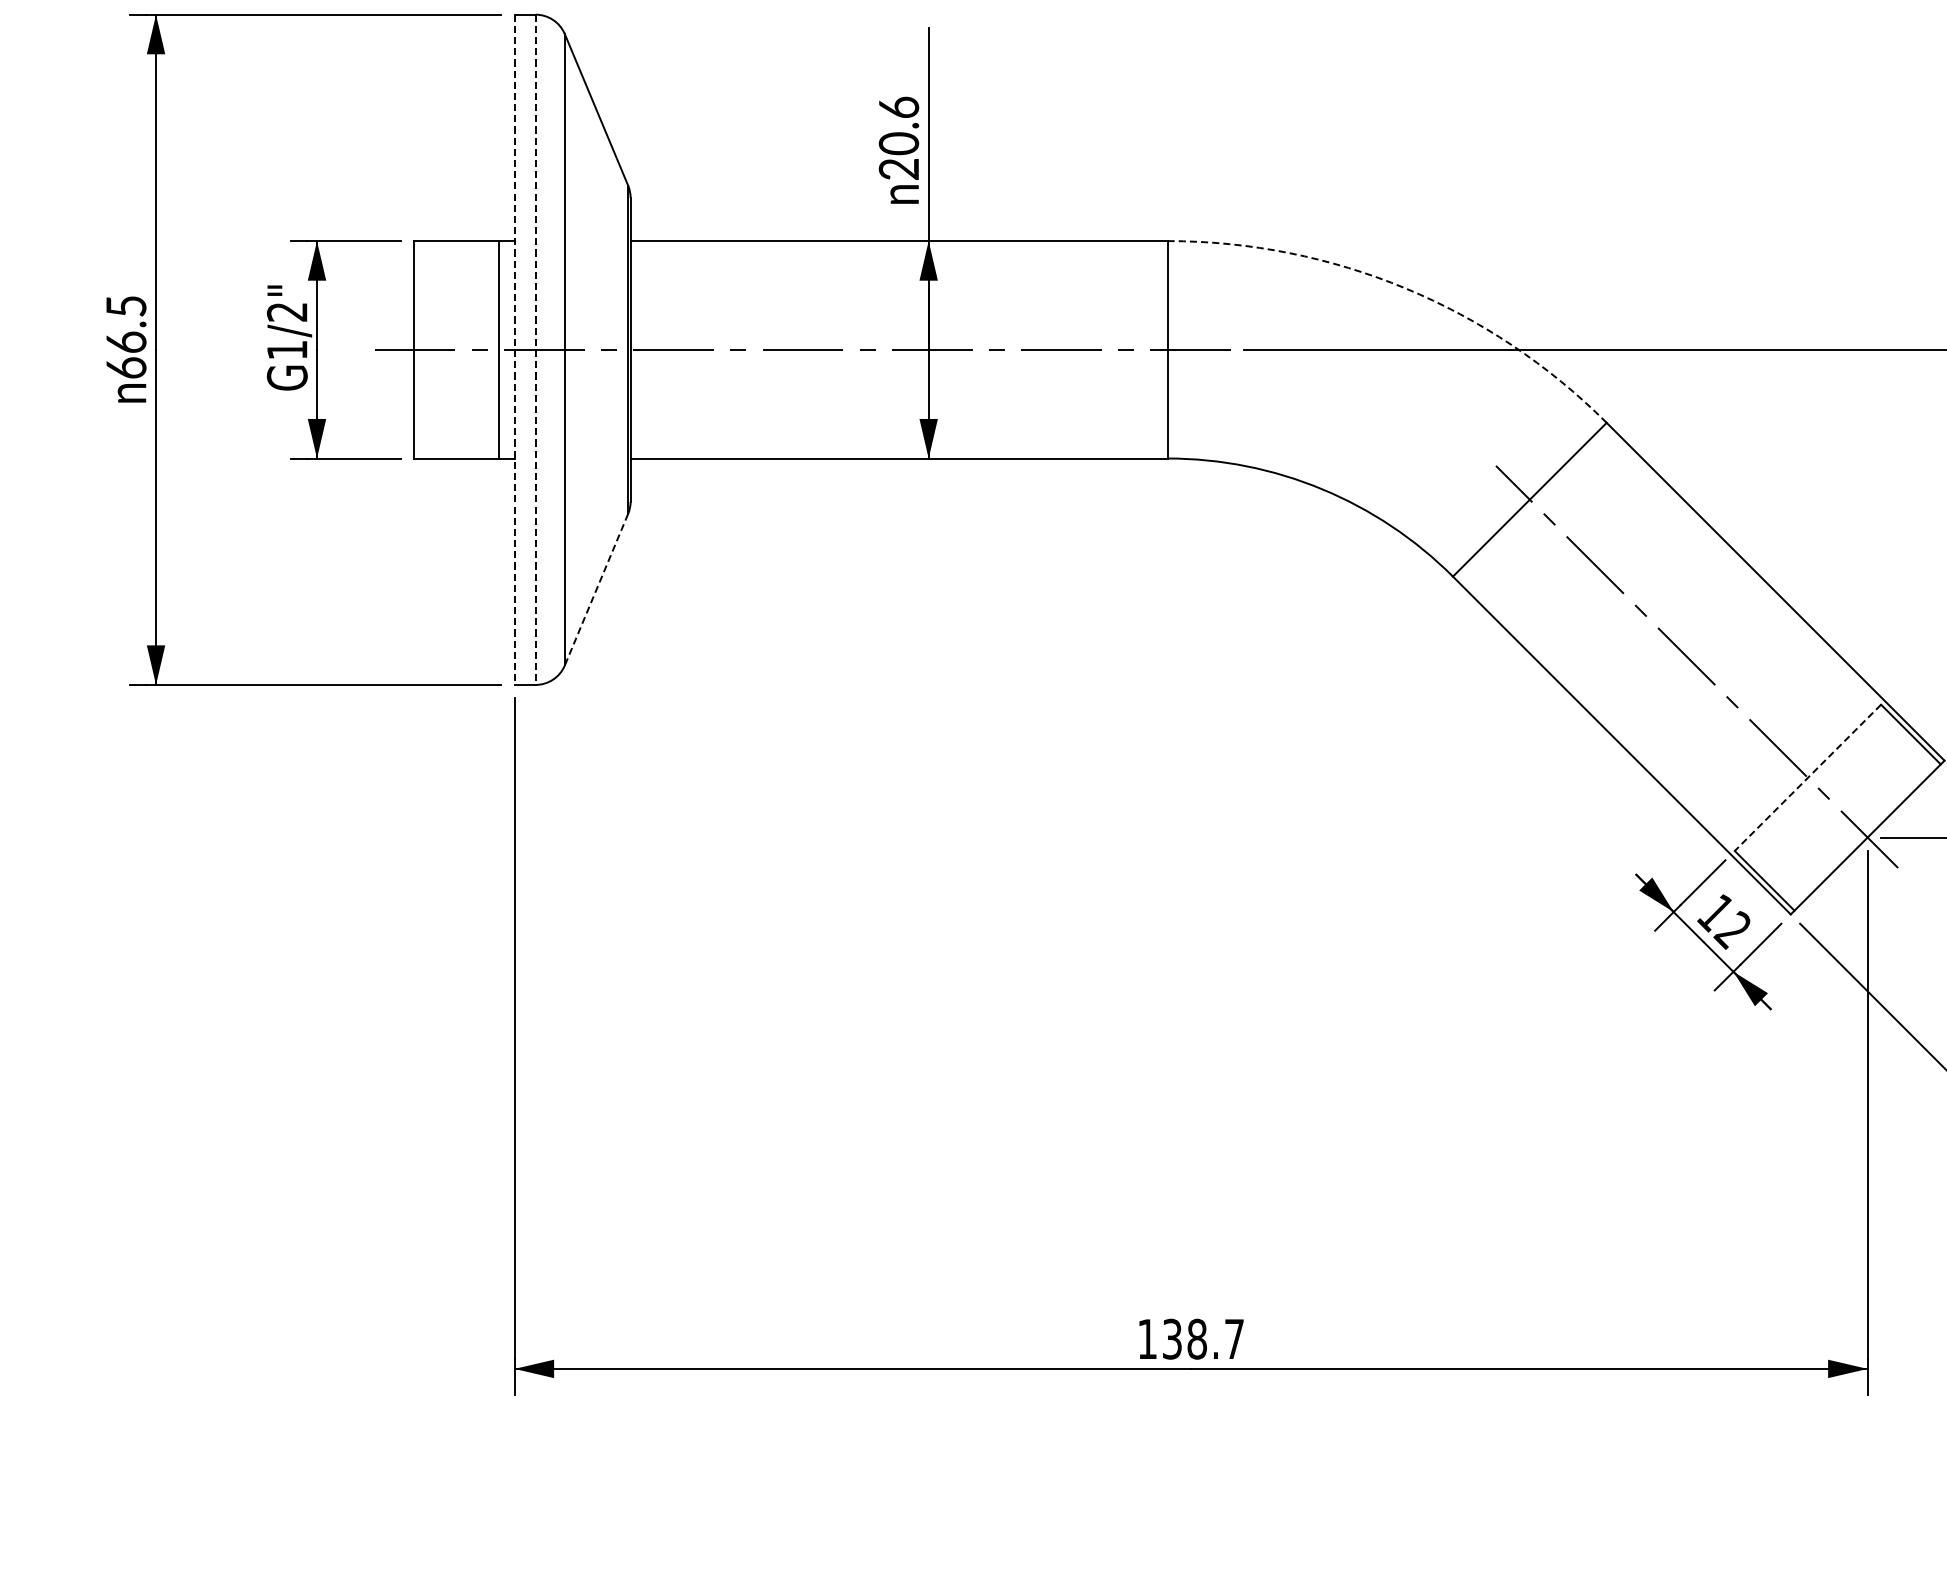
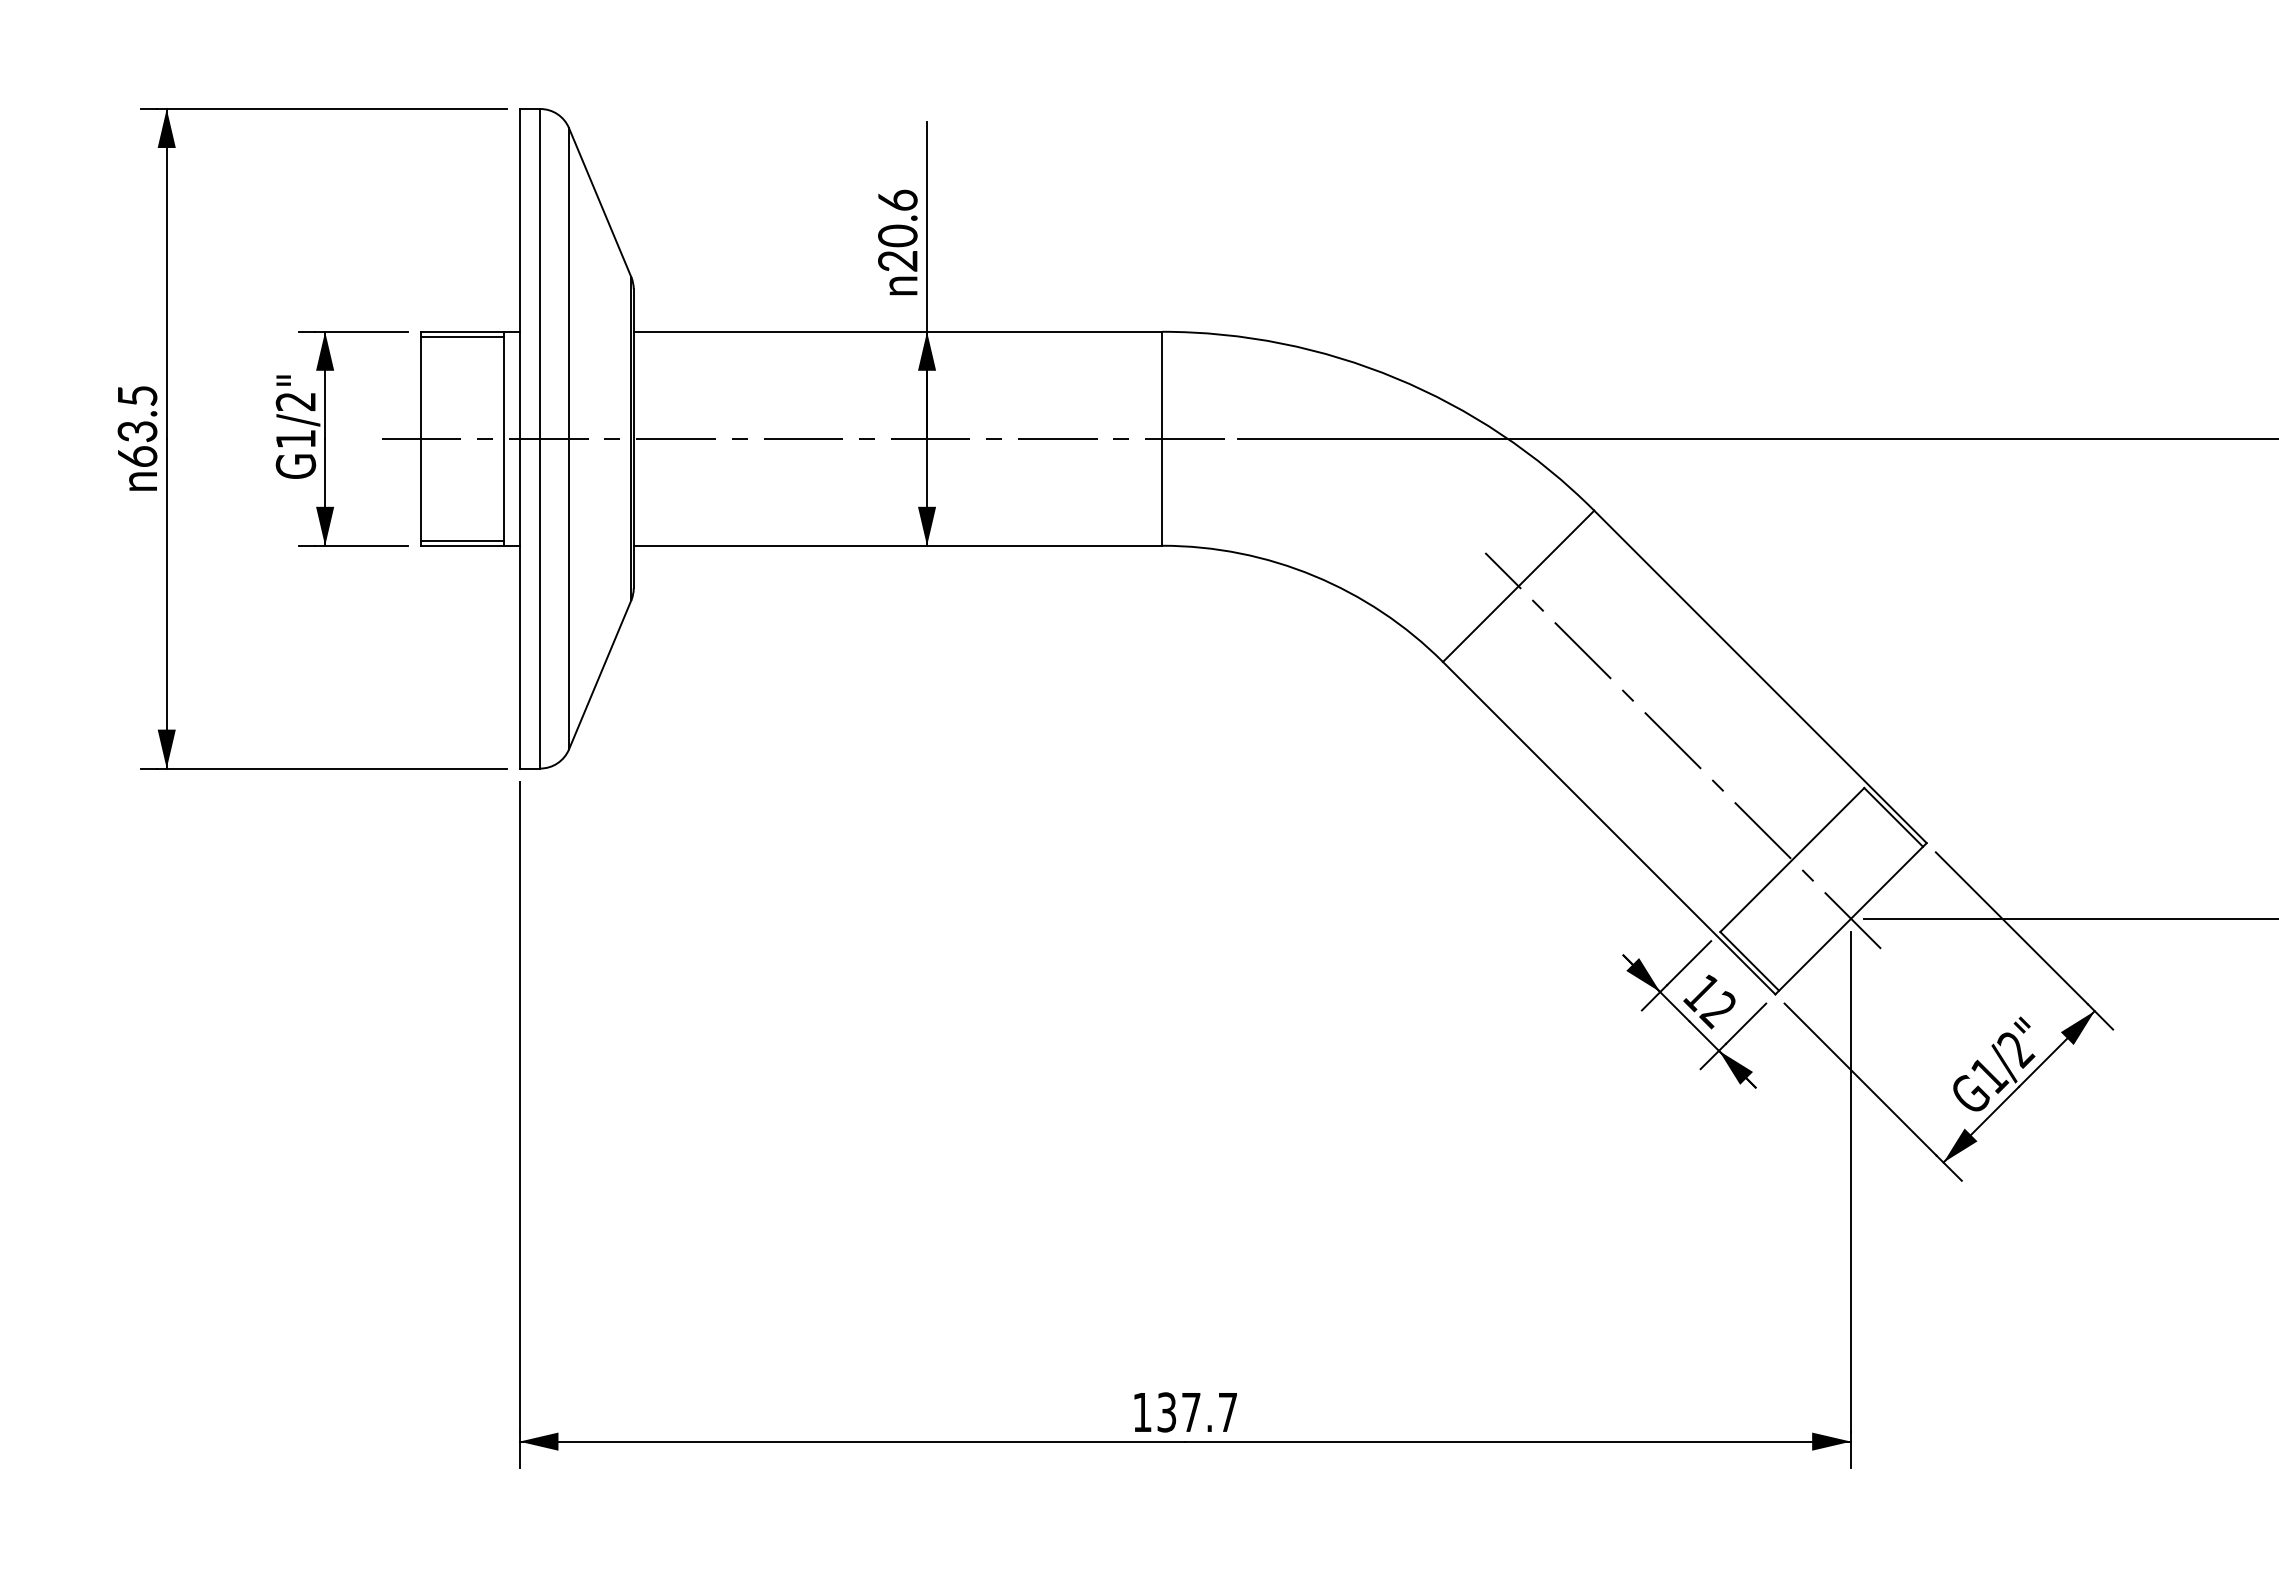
line: (455, 246) -> (461, 337), added
arc: (1405, 288) -> (1396, 378), dashed -> solid
text: (126, 342) -> (137, 431), 66.5 -> 63.5
line: (514, 349) -> (519, 438), dashed -> solid
line: (535, 349) -> (540, 438), dashed -> solid
line: (455, 453) -> (461, 540), added
line: (596, 589) -> (600, 674), dashed -> solid
line: (1808, 778) -> (1792, 860), dashed -> solid
text: (1196, 1339) -> (1190, 1412), 138.7 -> 137.7

